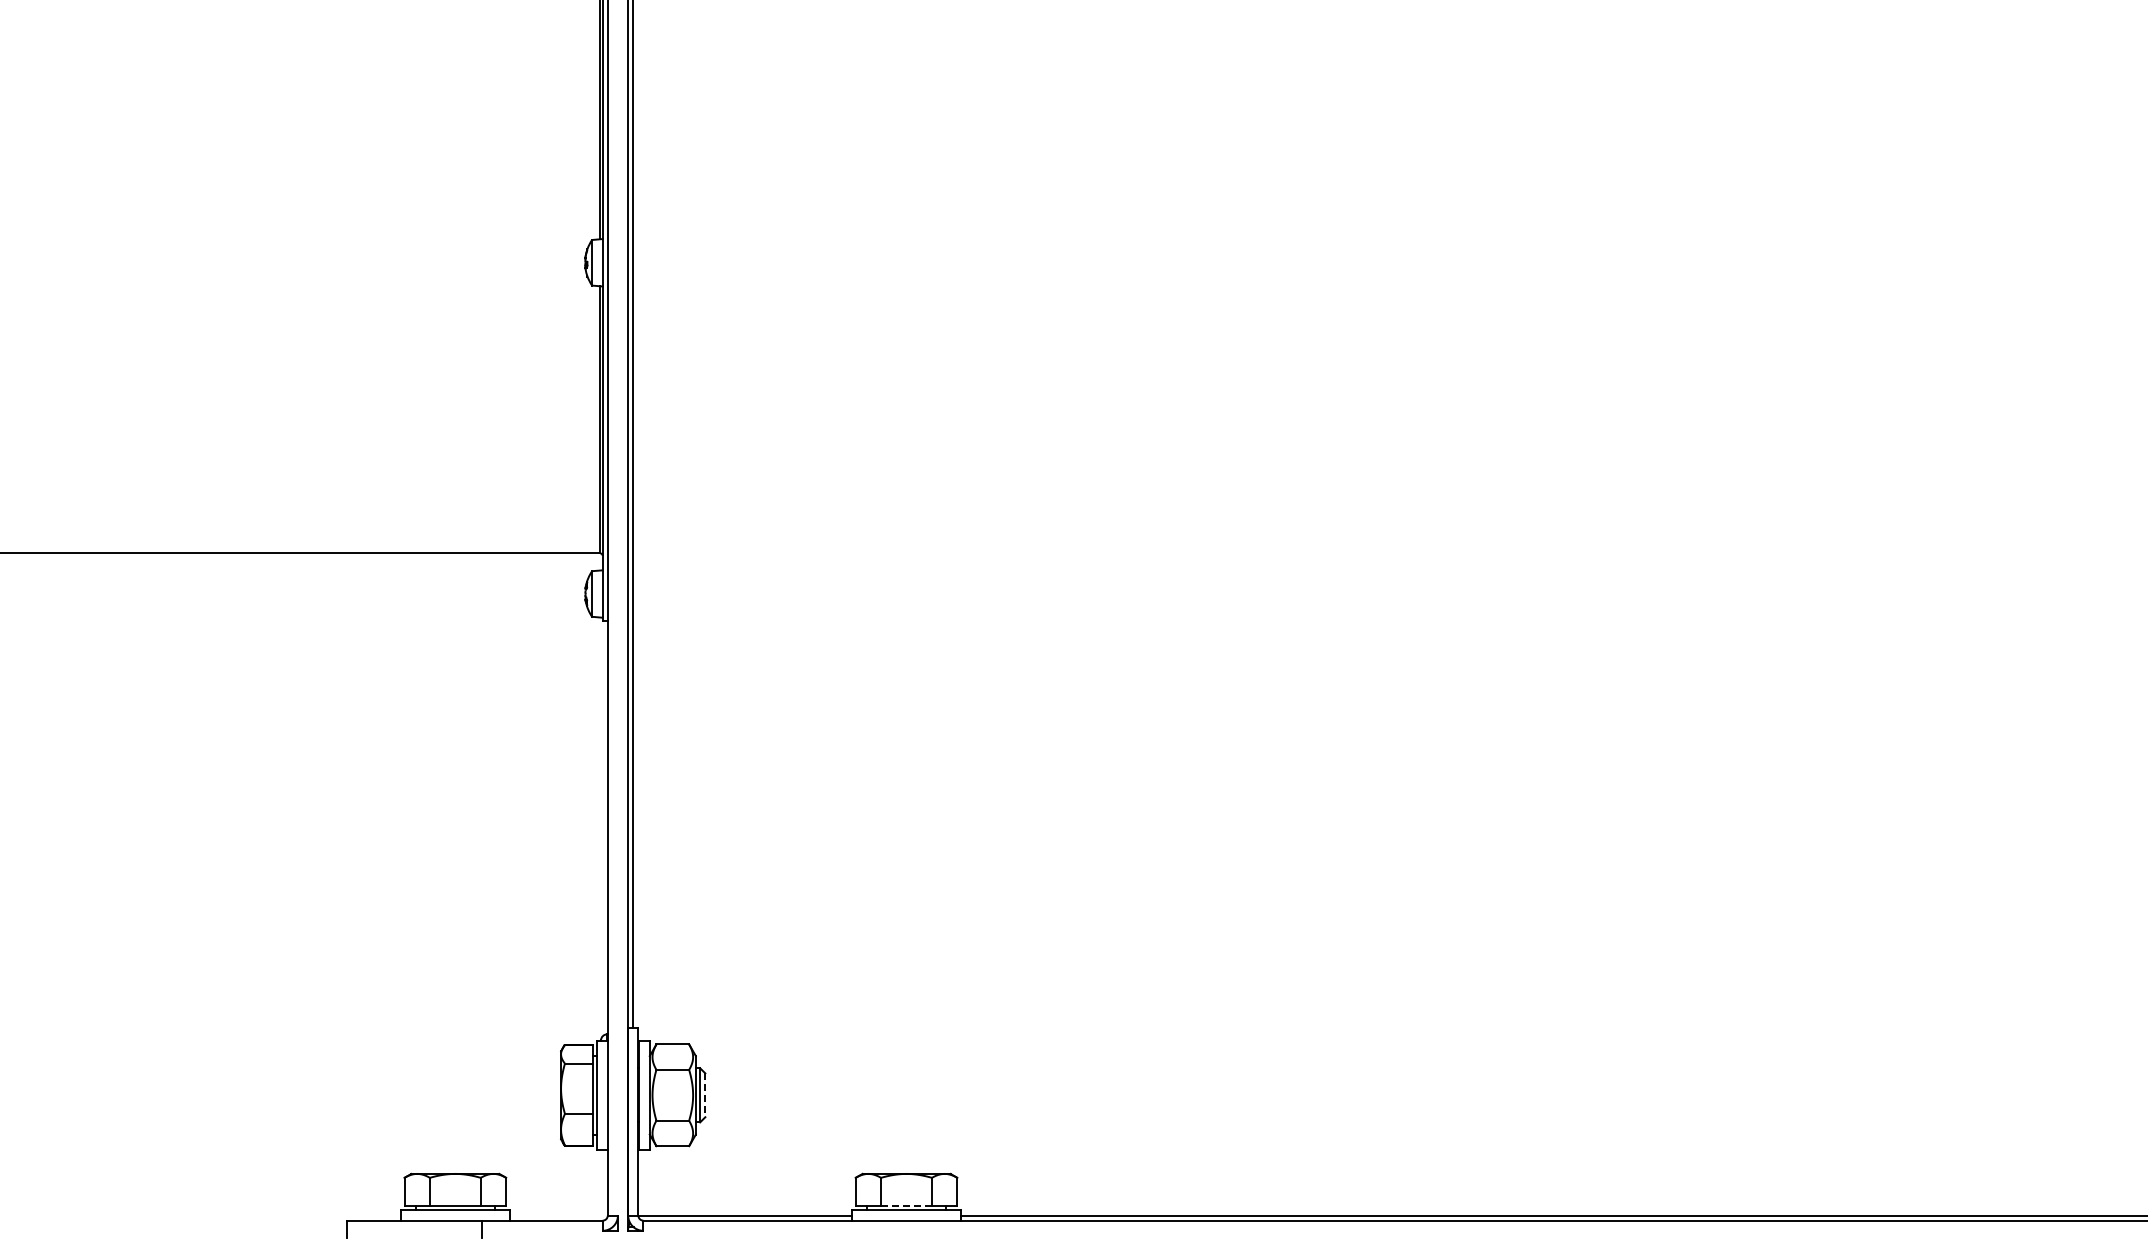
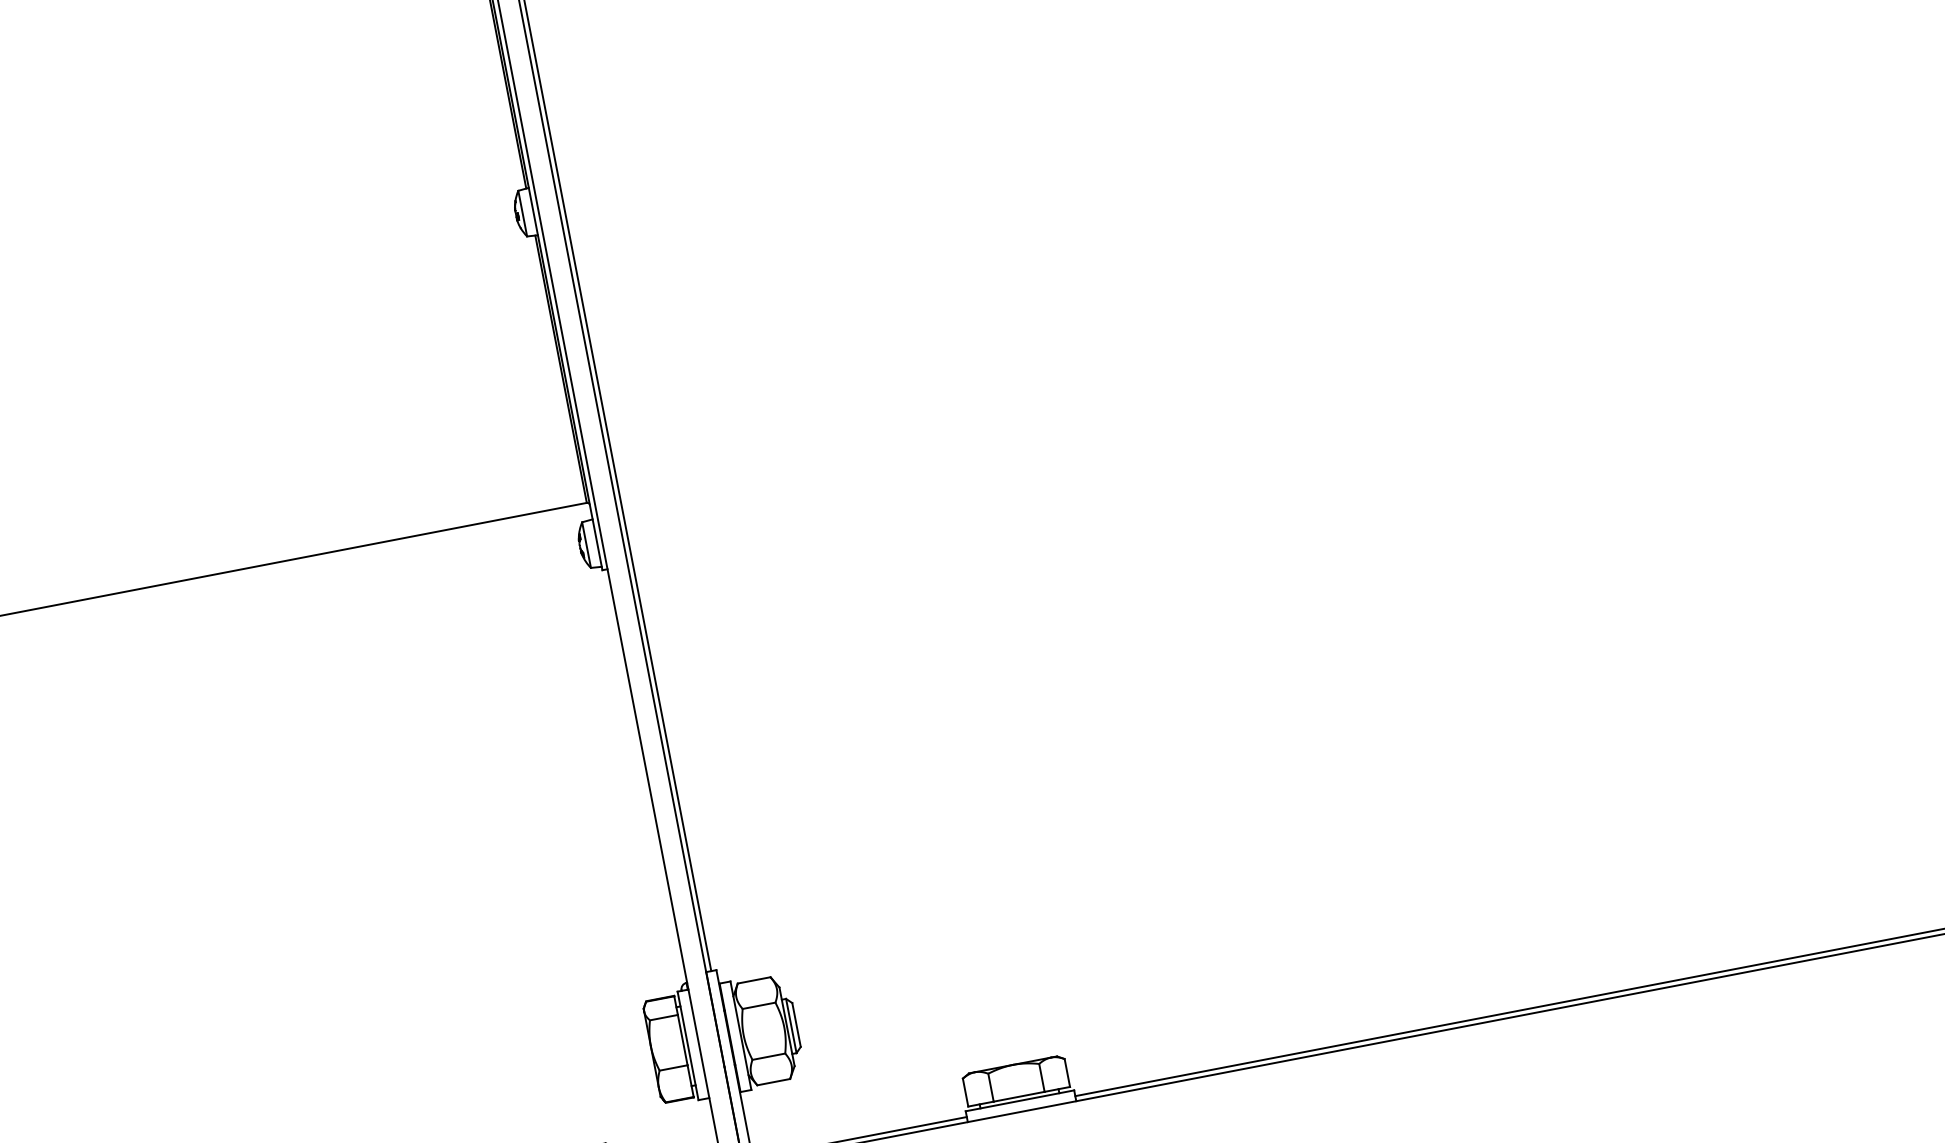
line: (705, 1095) -> (796, 1025), dashed -> solid
line: (906, 1205) -> (1019, 1096), dashed -> solid

